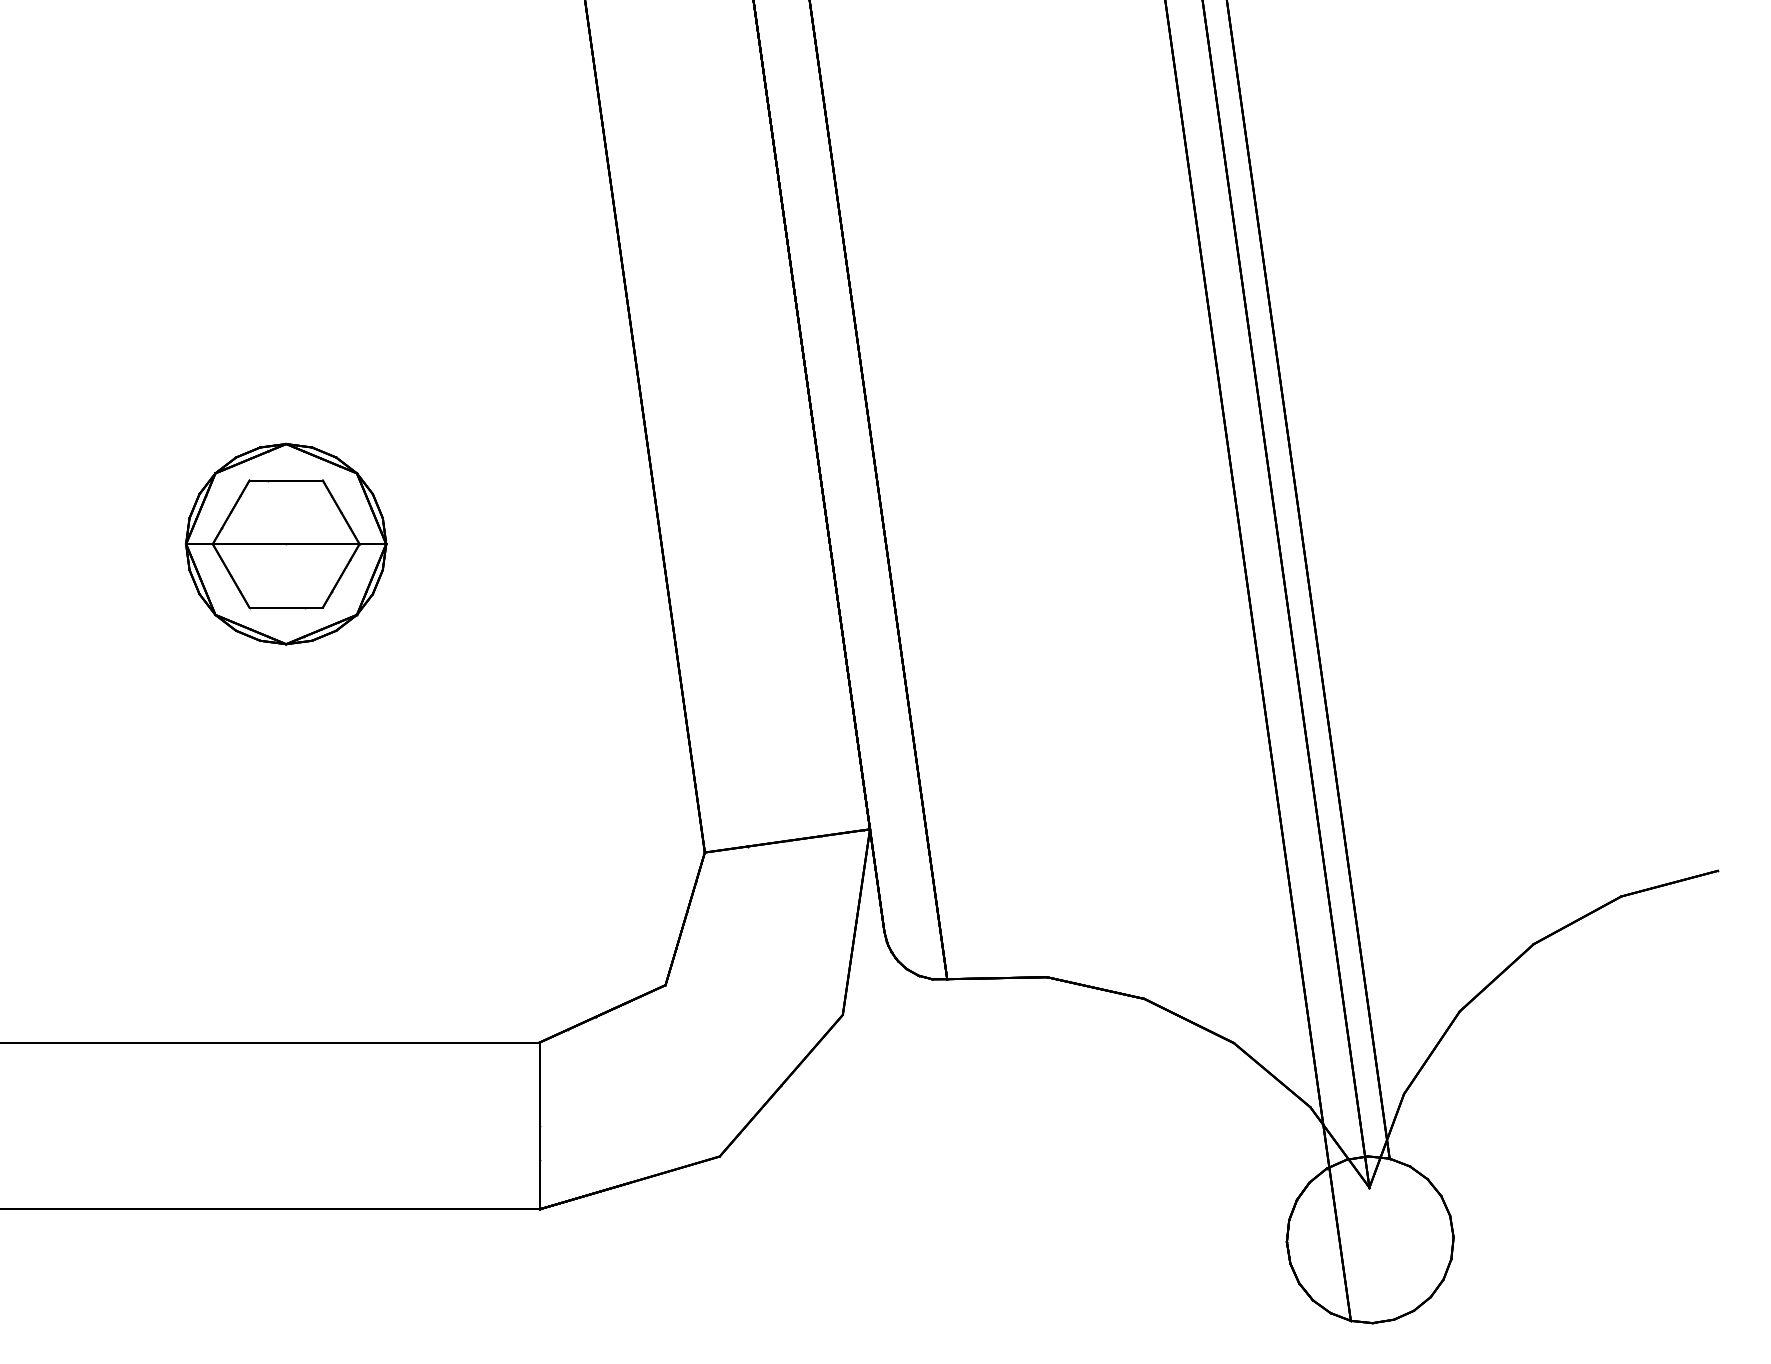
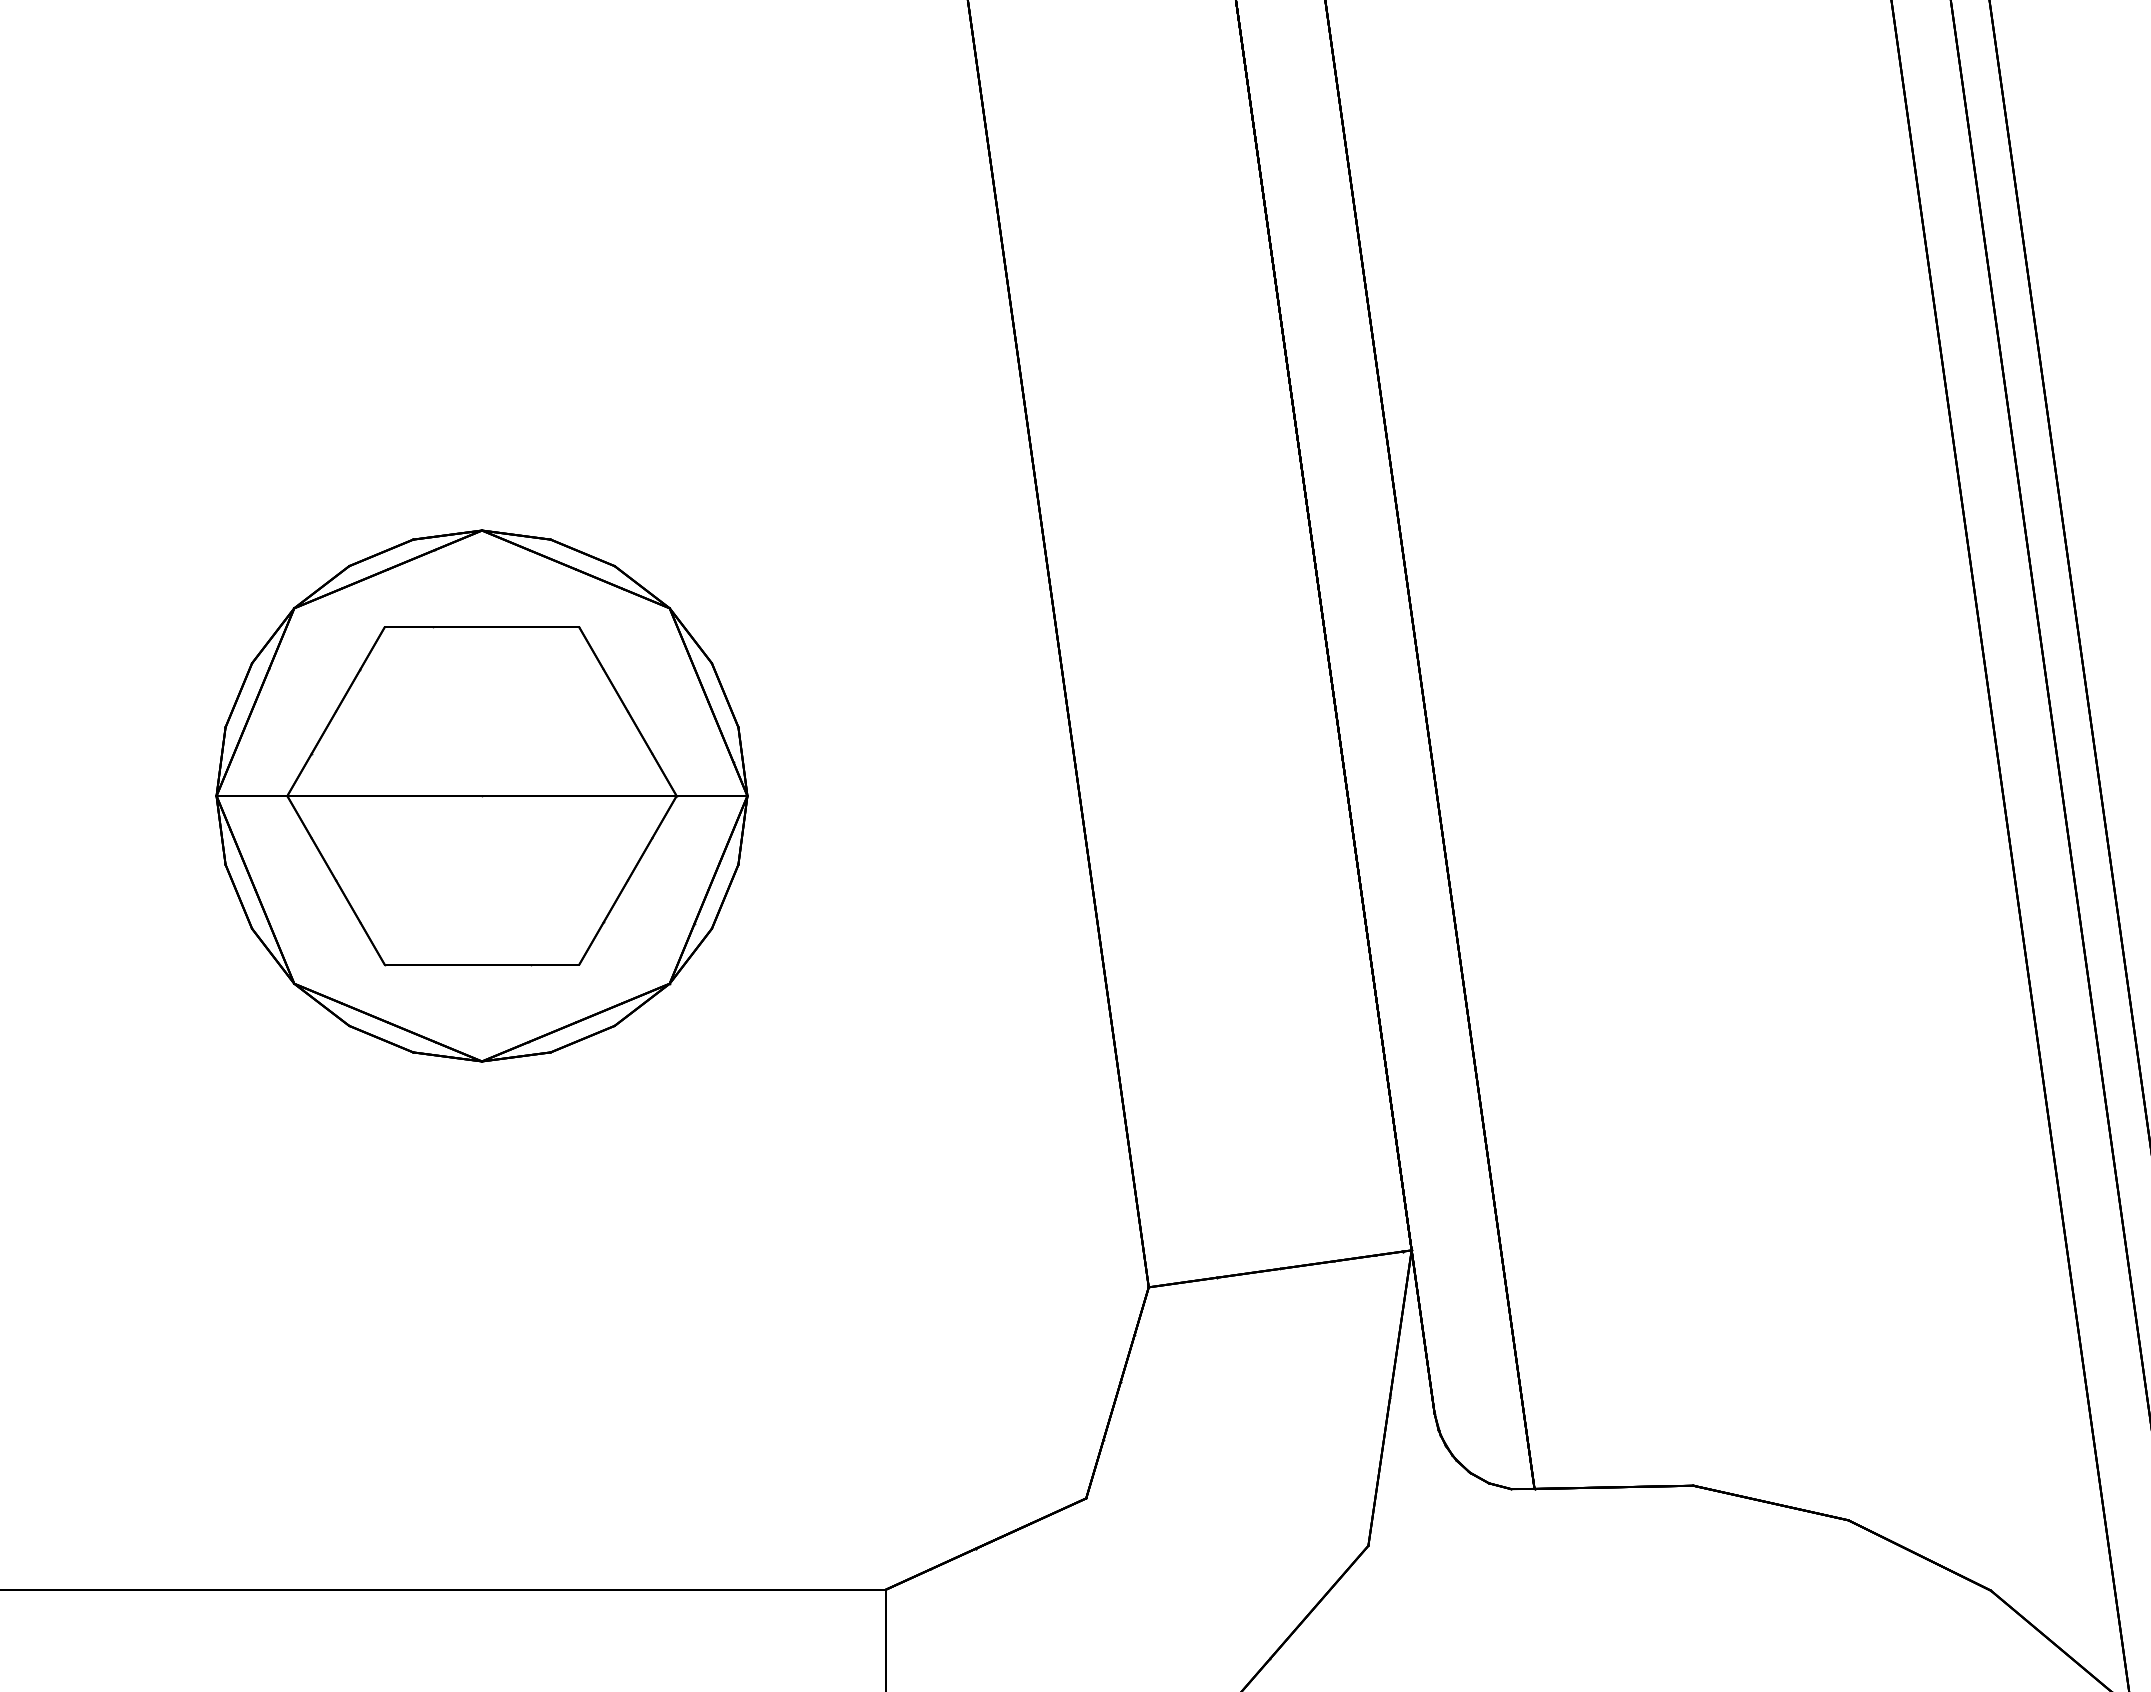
part: (286, 544) -> (482, 796), size x1.67

